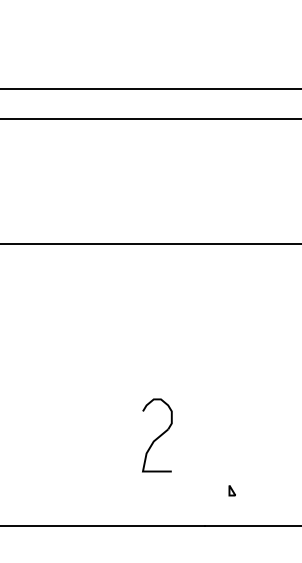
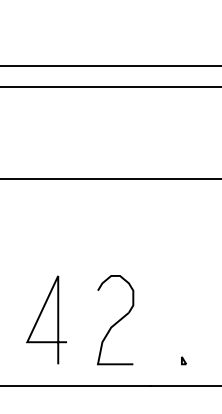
line: (53, 433) -> (39, 318), added
part: (157, 435) -> (115, 320), size x1.67
part: (231, 490) -> (183, 360), moved

